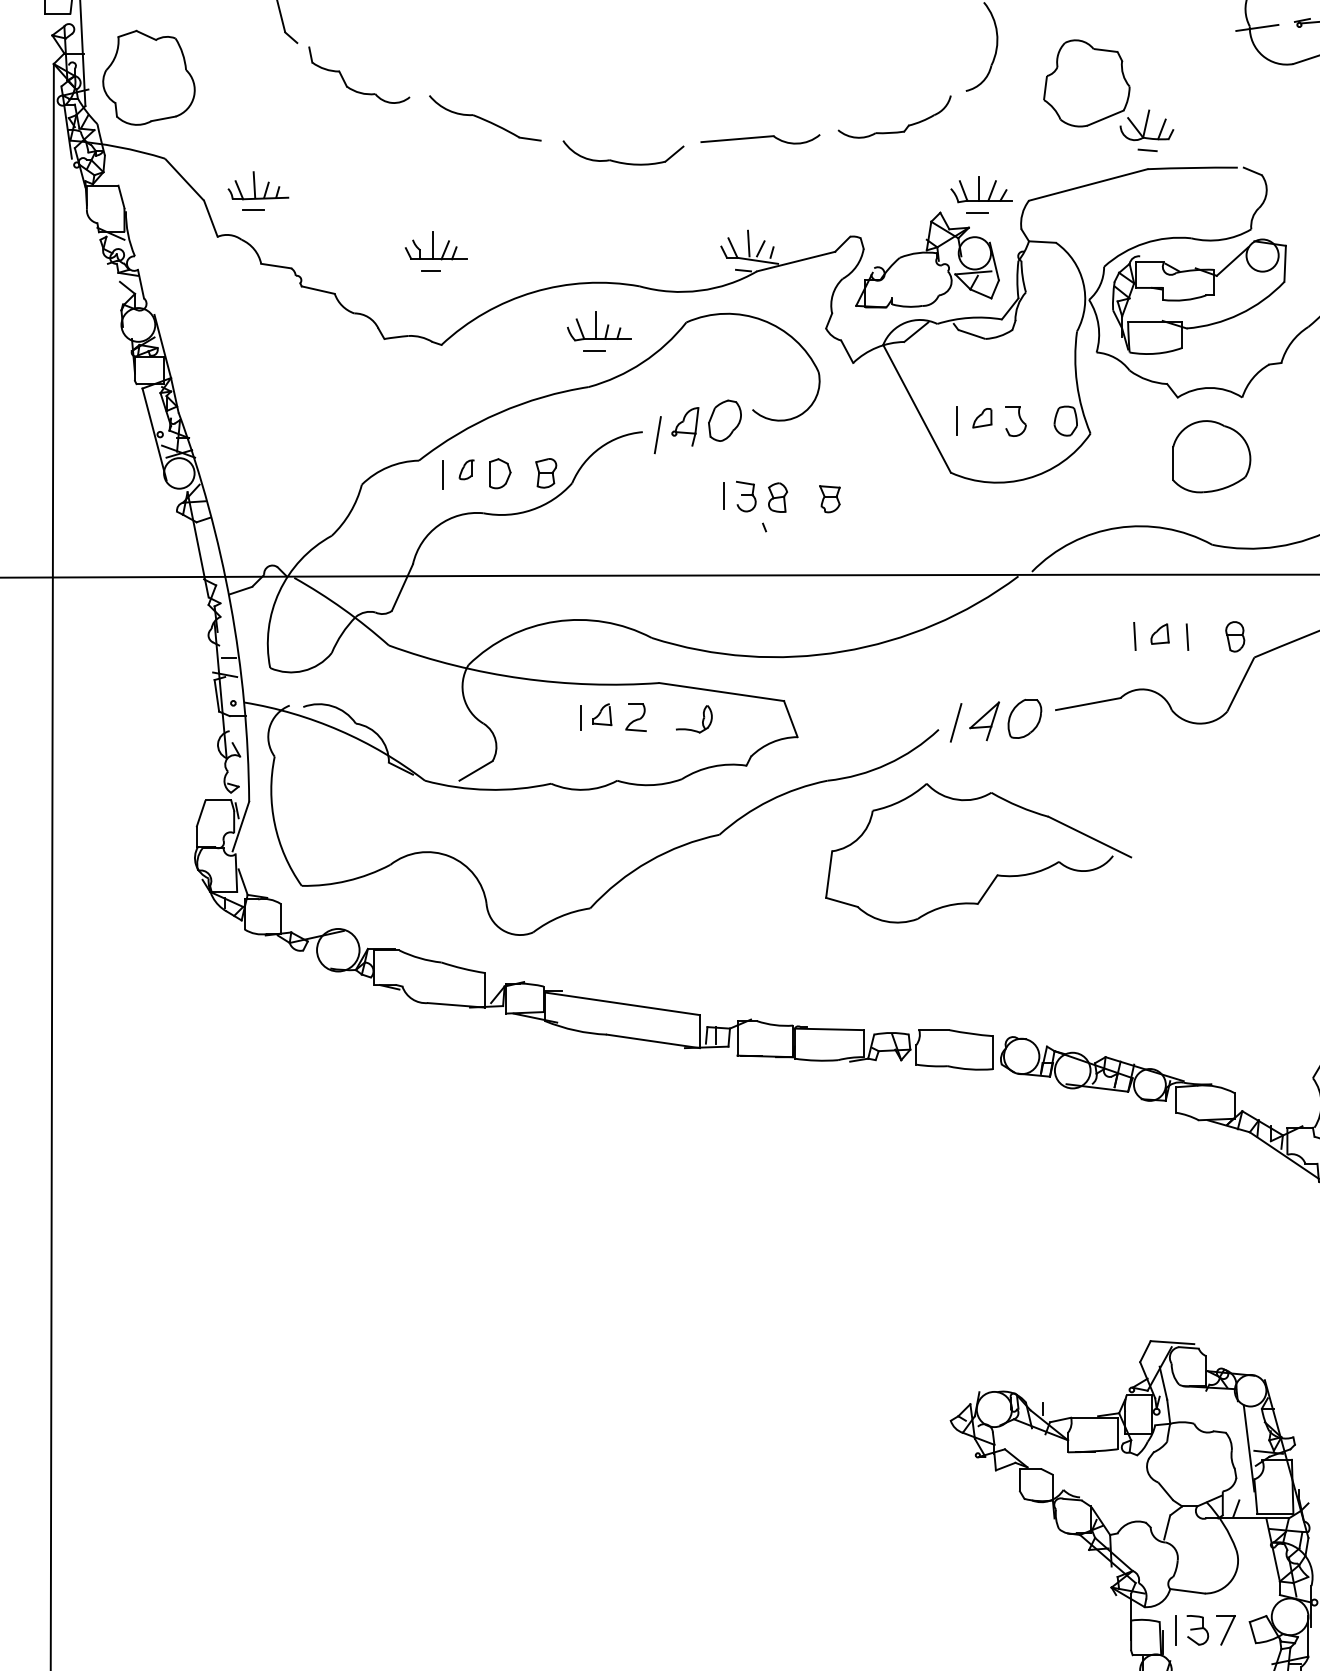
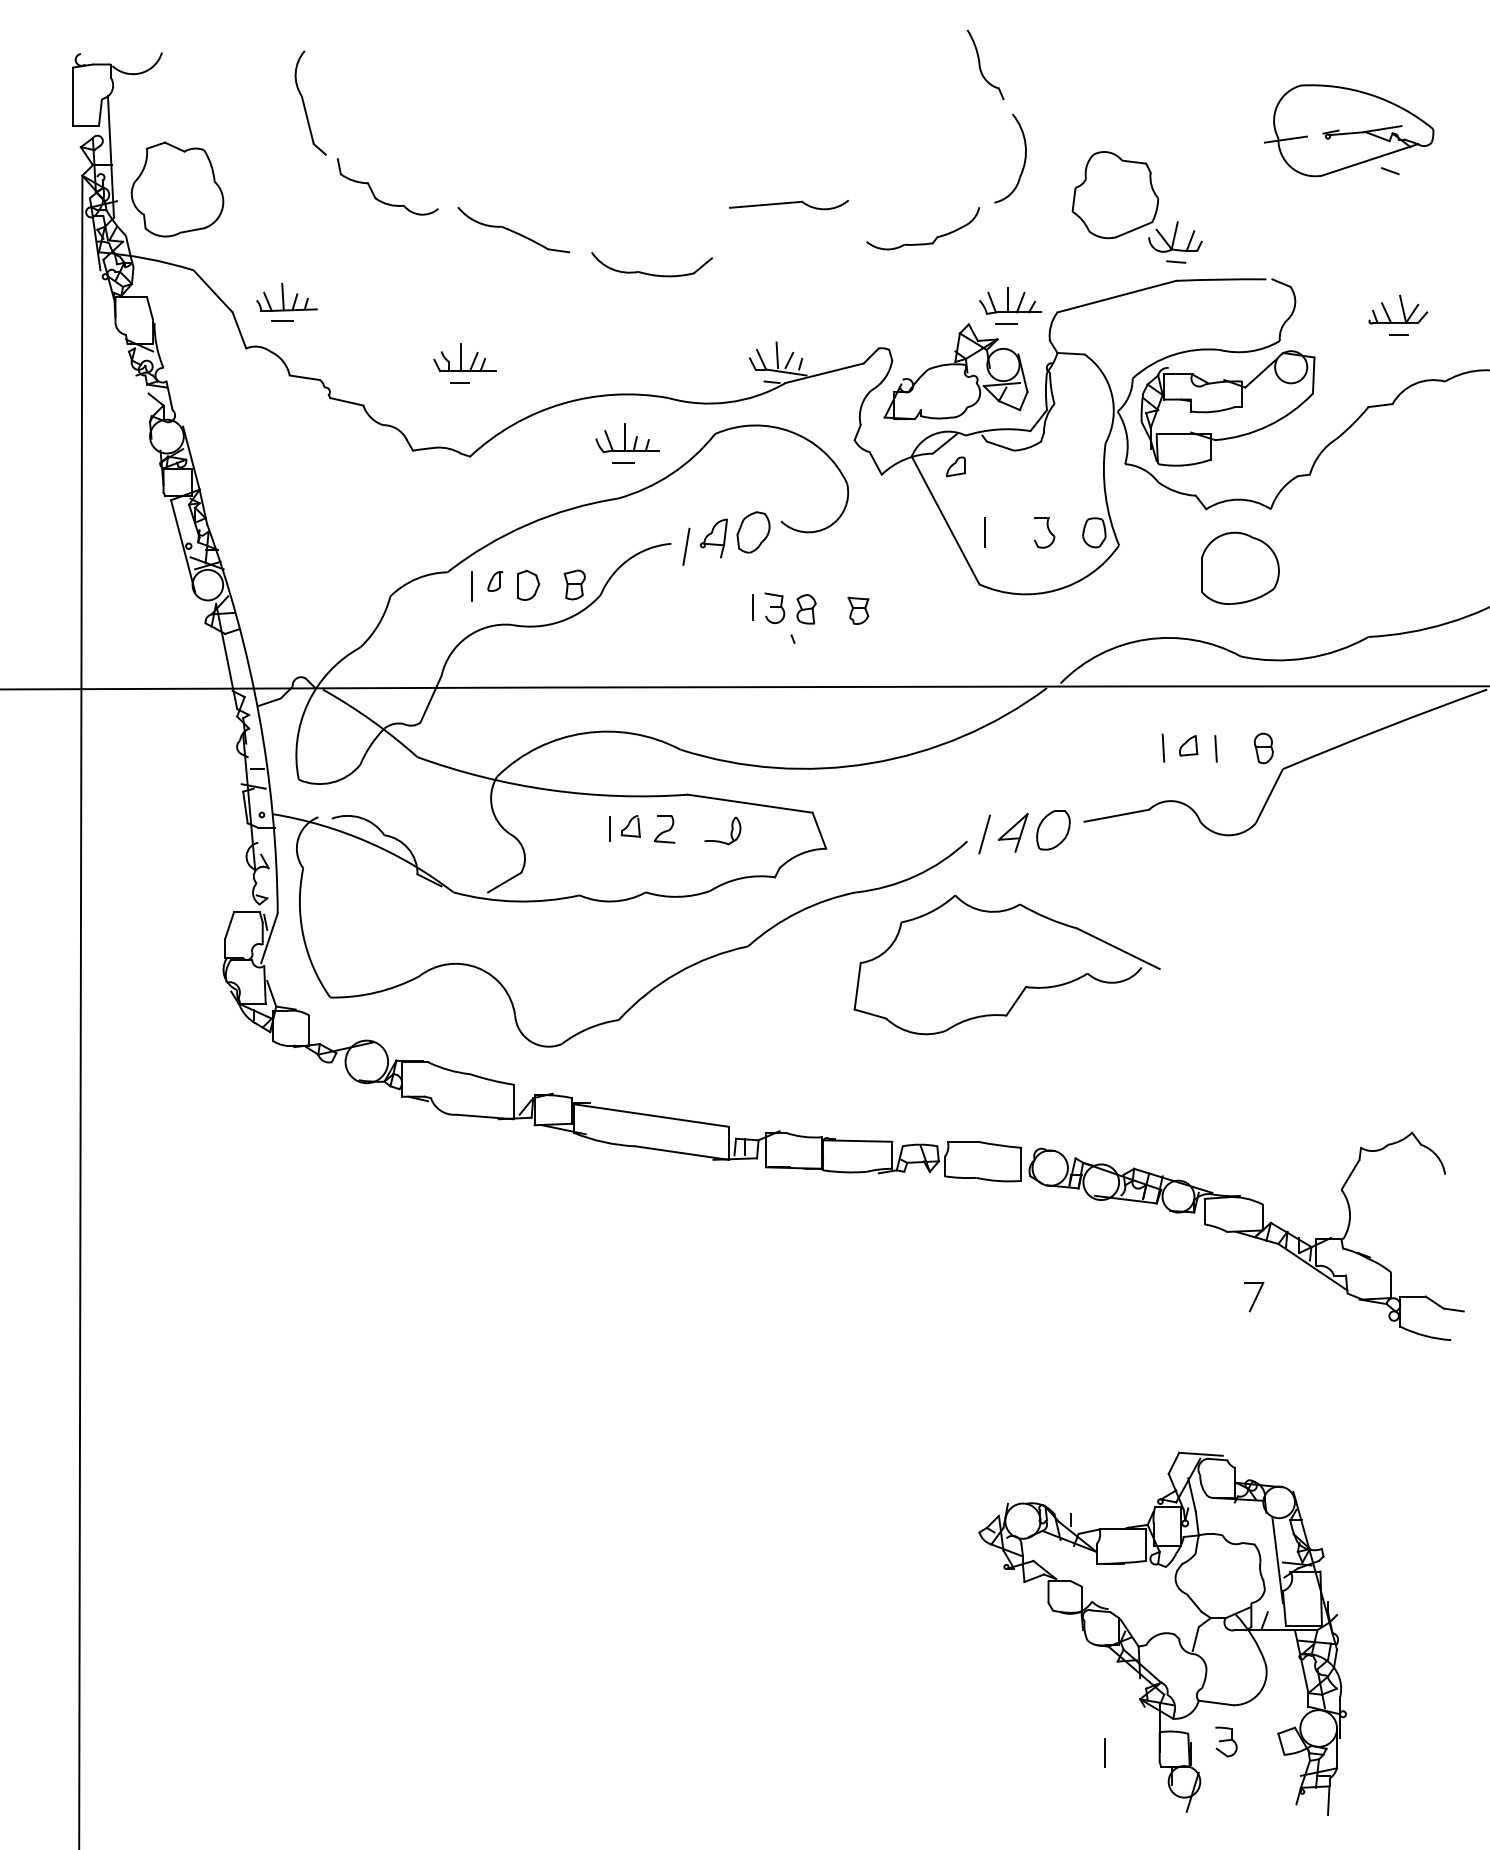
part: (759, 139) -> (788, 205), moved
part: (981, 417) -> (955, 466), moved
line: (1175, 1629) -> (1104, 1752), moved
part: (1225, 1629) -> (1254, 1296), moved

